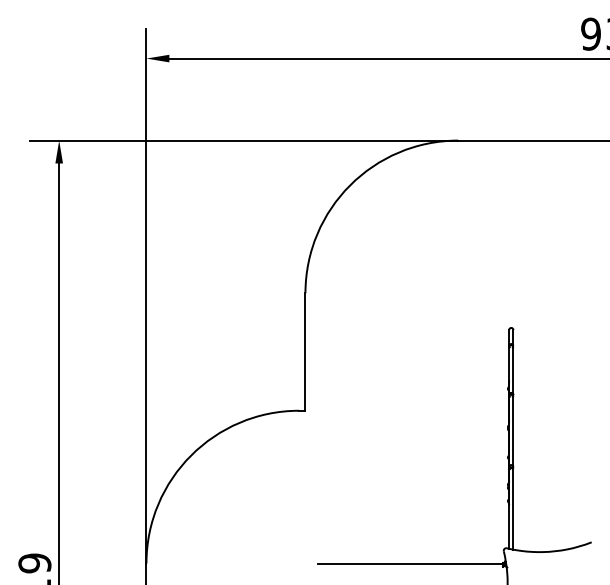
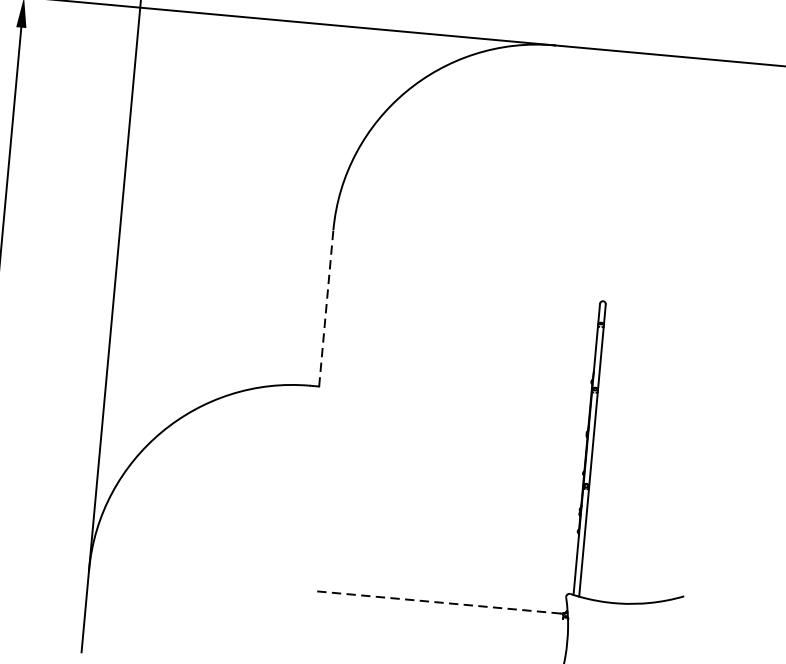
line: (305, 352) -> (326, 309), solid -> dashed
line: (409, 563) -> (439, 602), solid -> dashed

